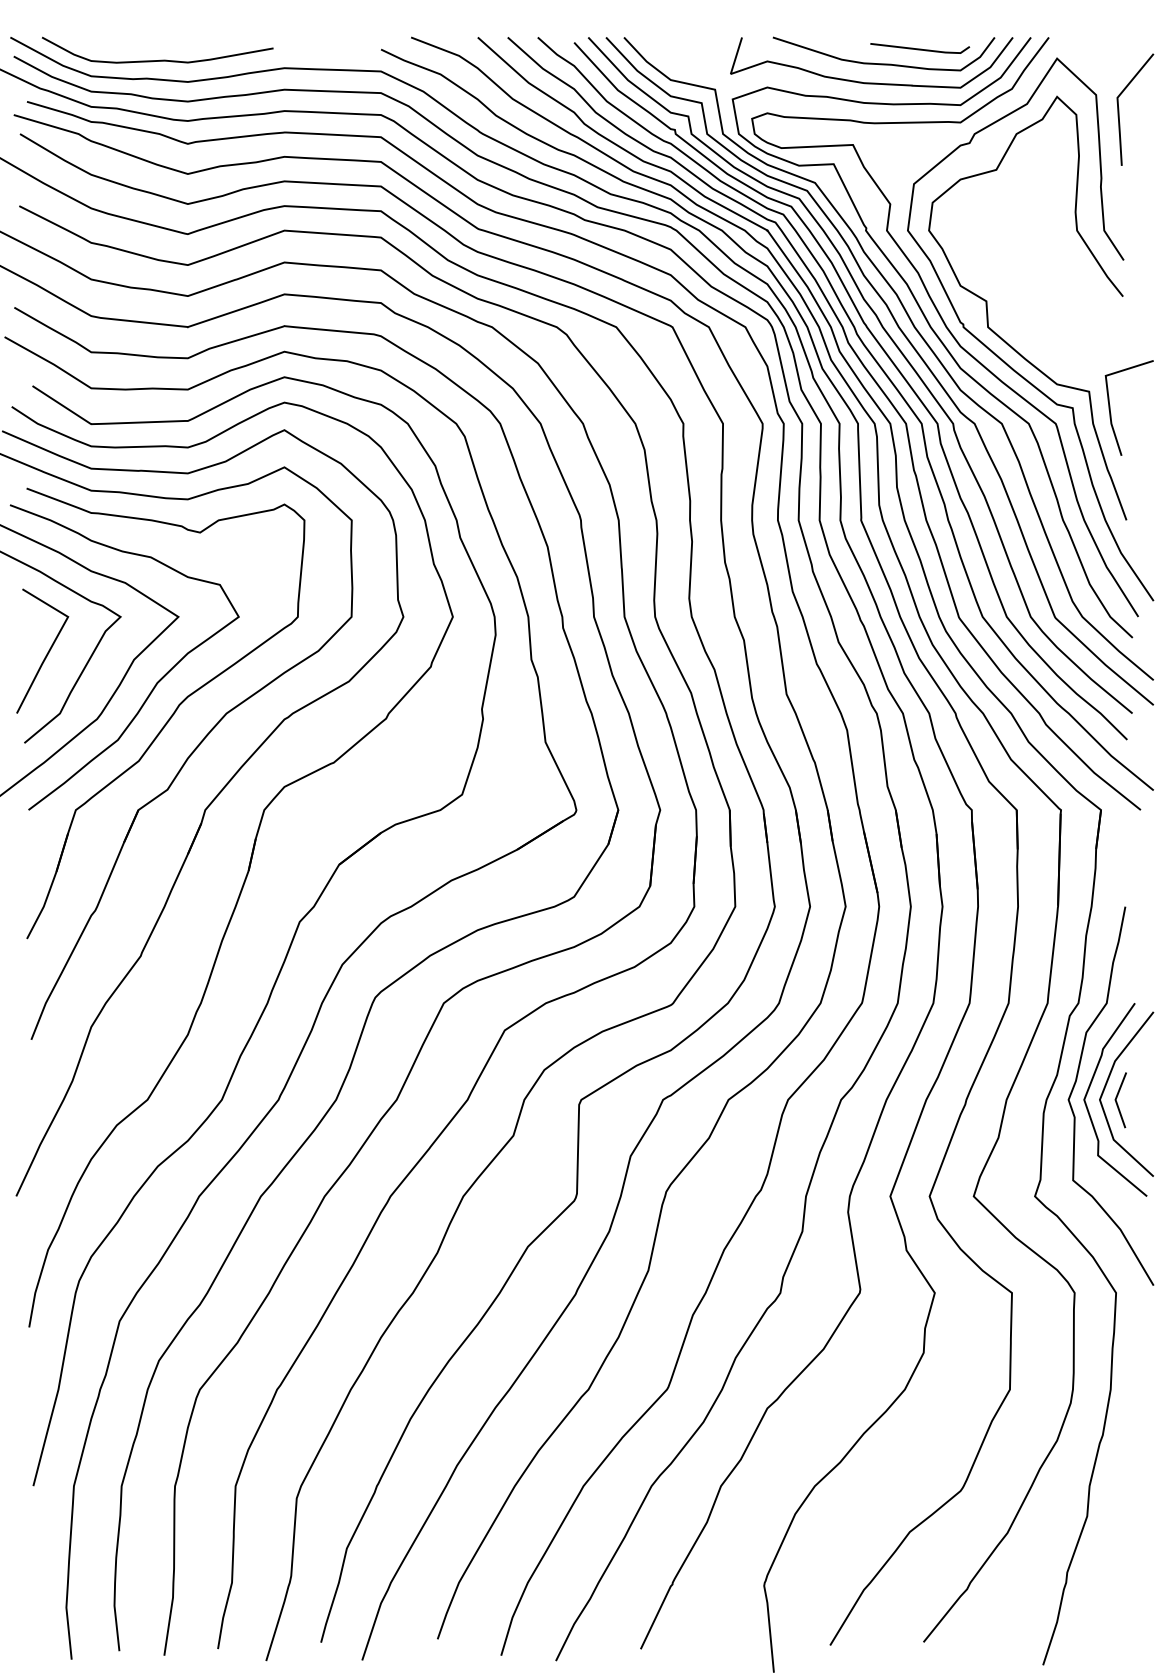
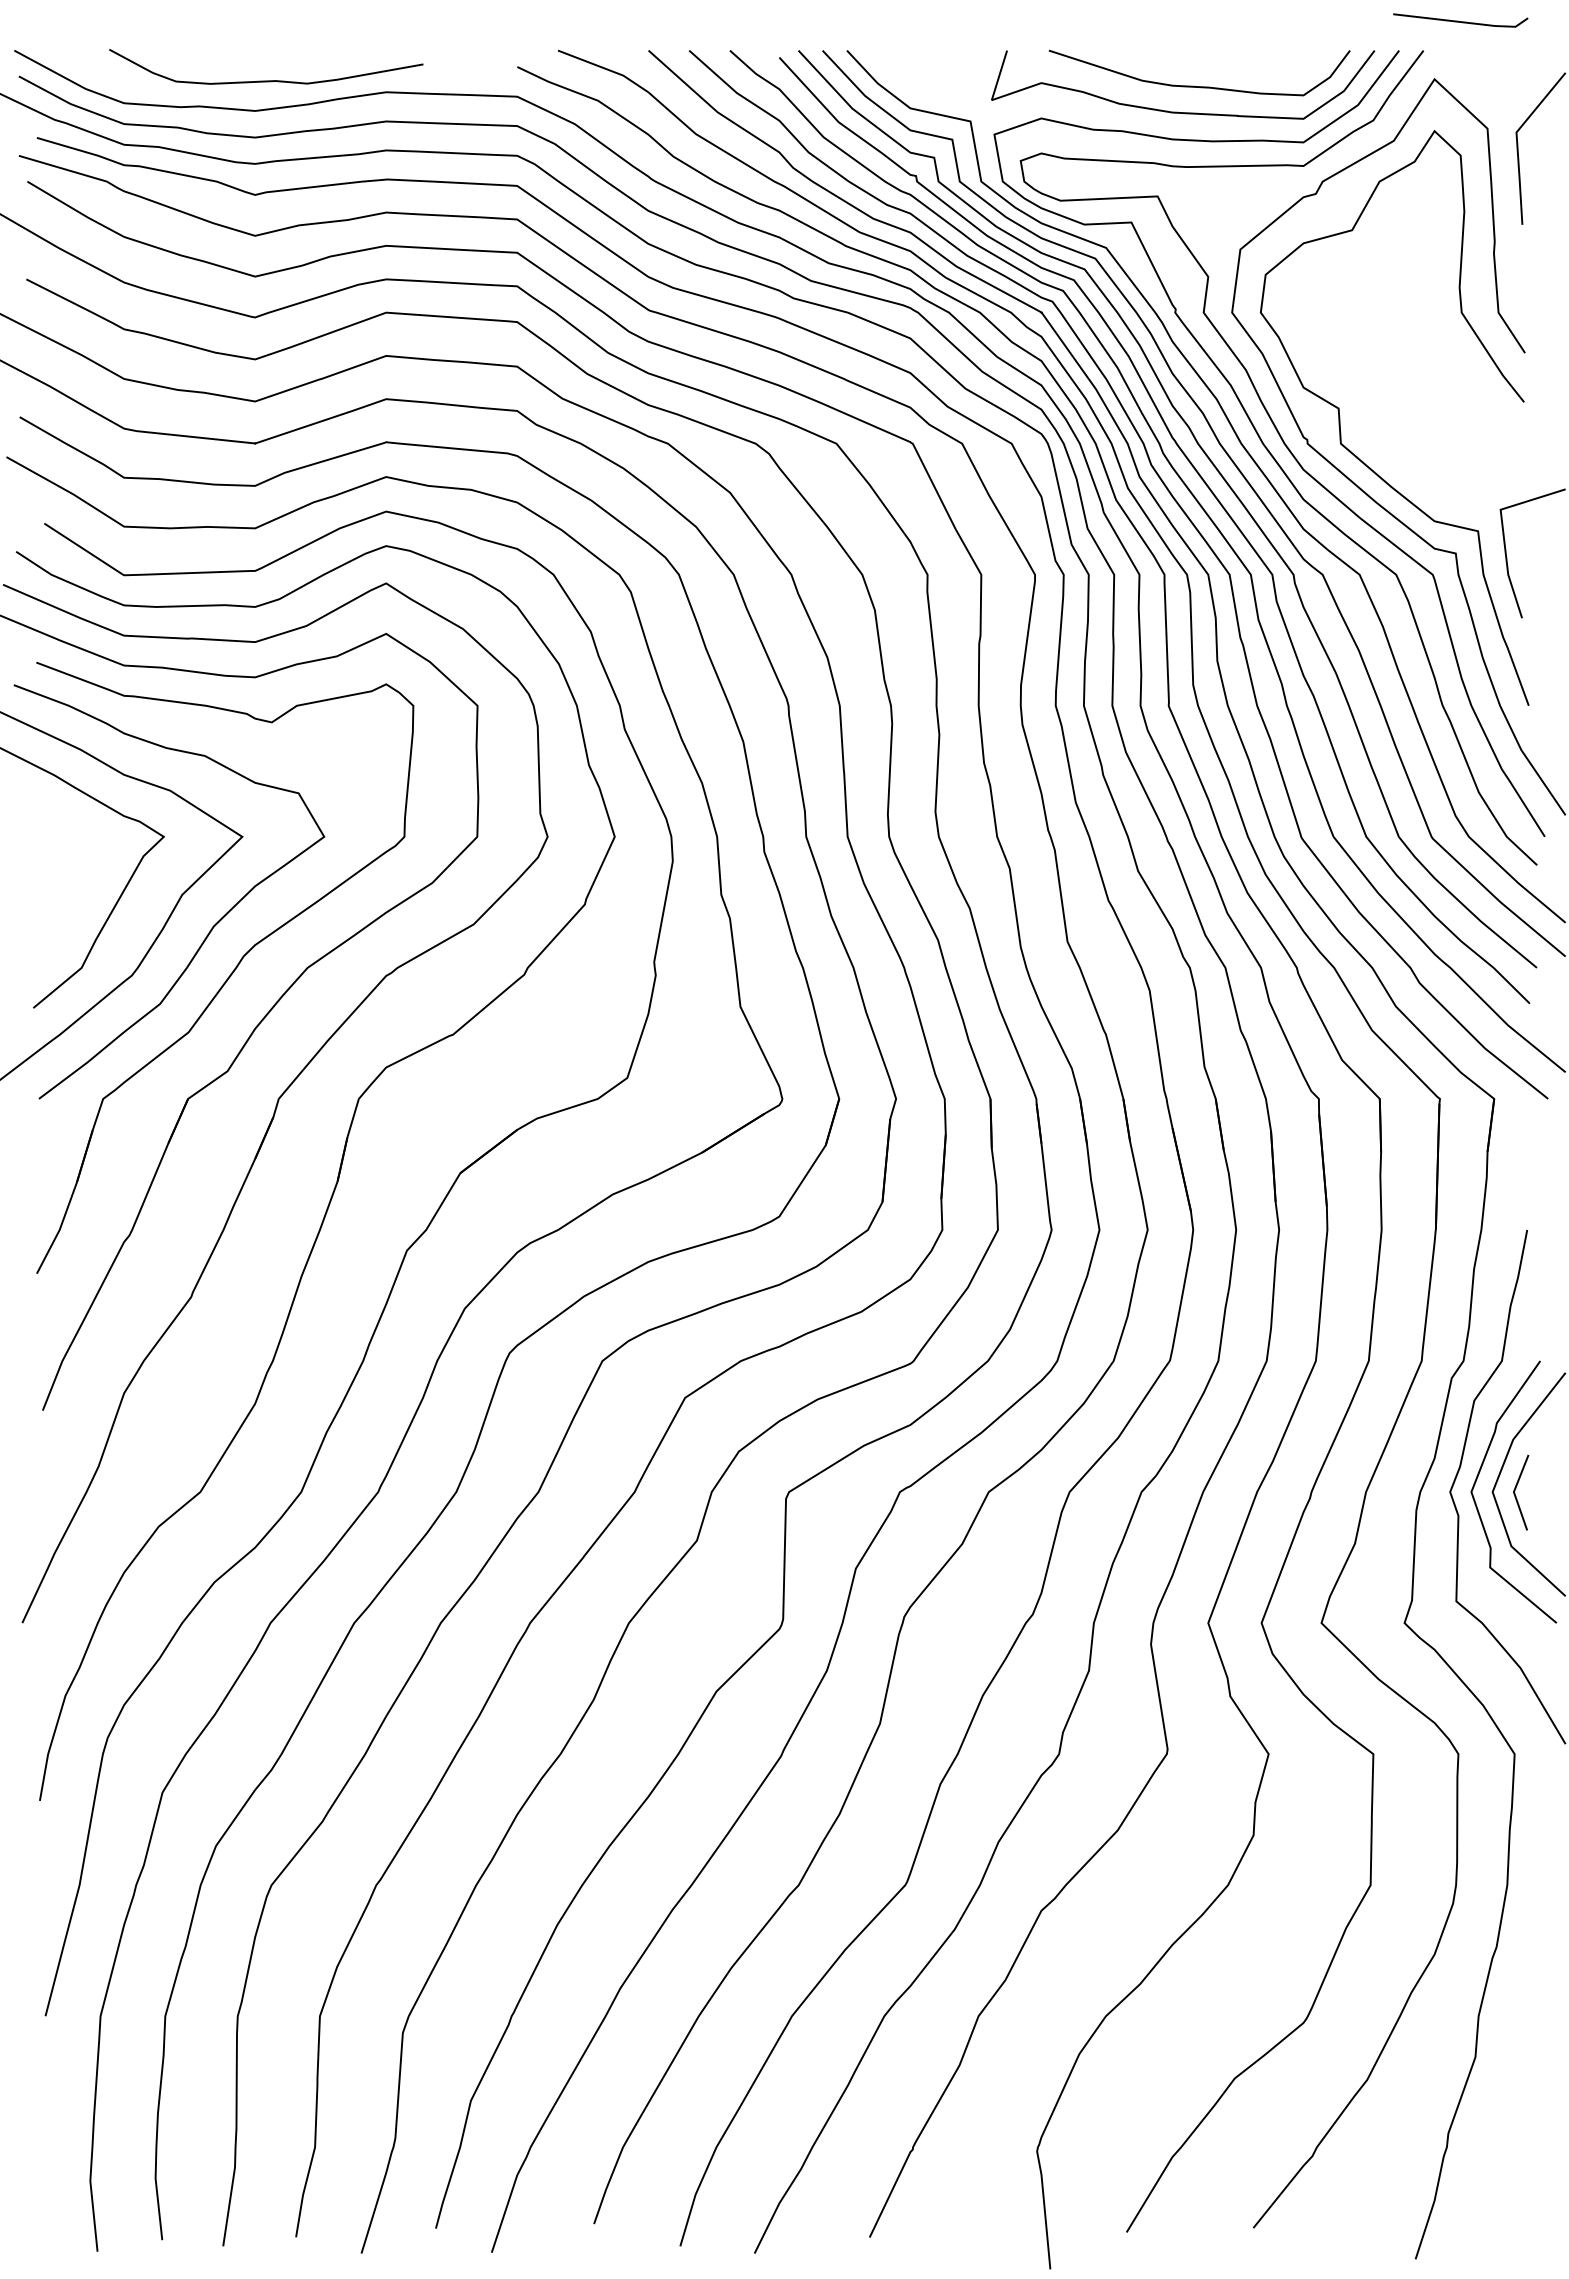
line: (919, 49) -> (1460, 21), moved
curve: (157, 60) -> (266, 80), moved
line: (47, 652) -> (64, 885), removed

